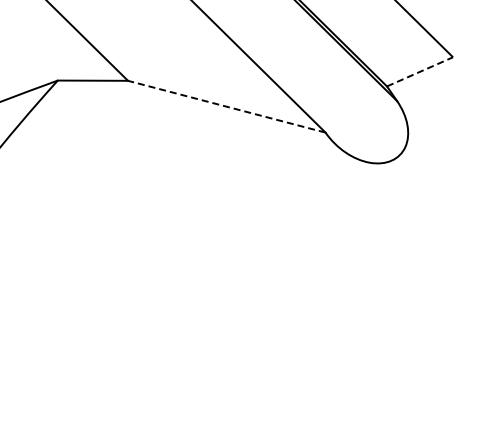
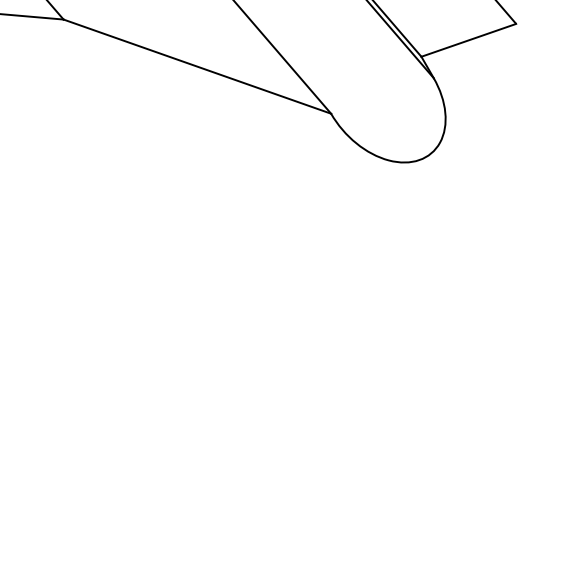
line: (420, 71) -> (469, 39), dashed -> solid
line: (226, 106) -> (196, 66), dashed -> solid

